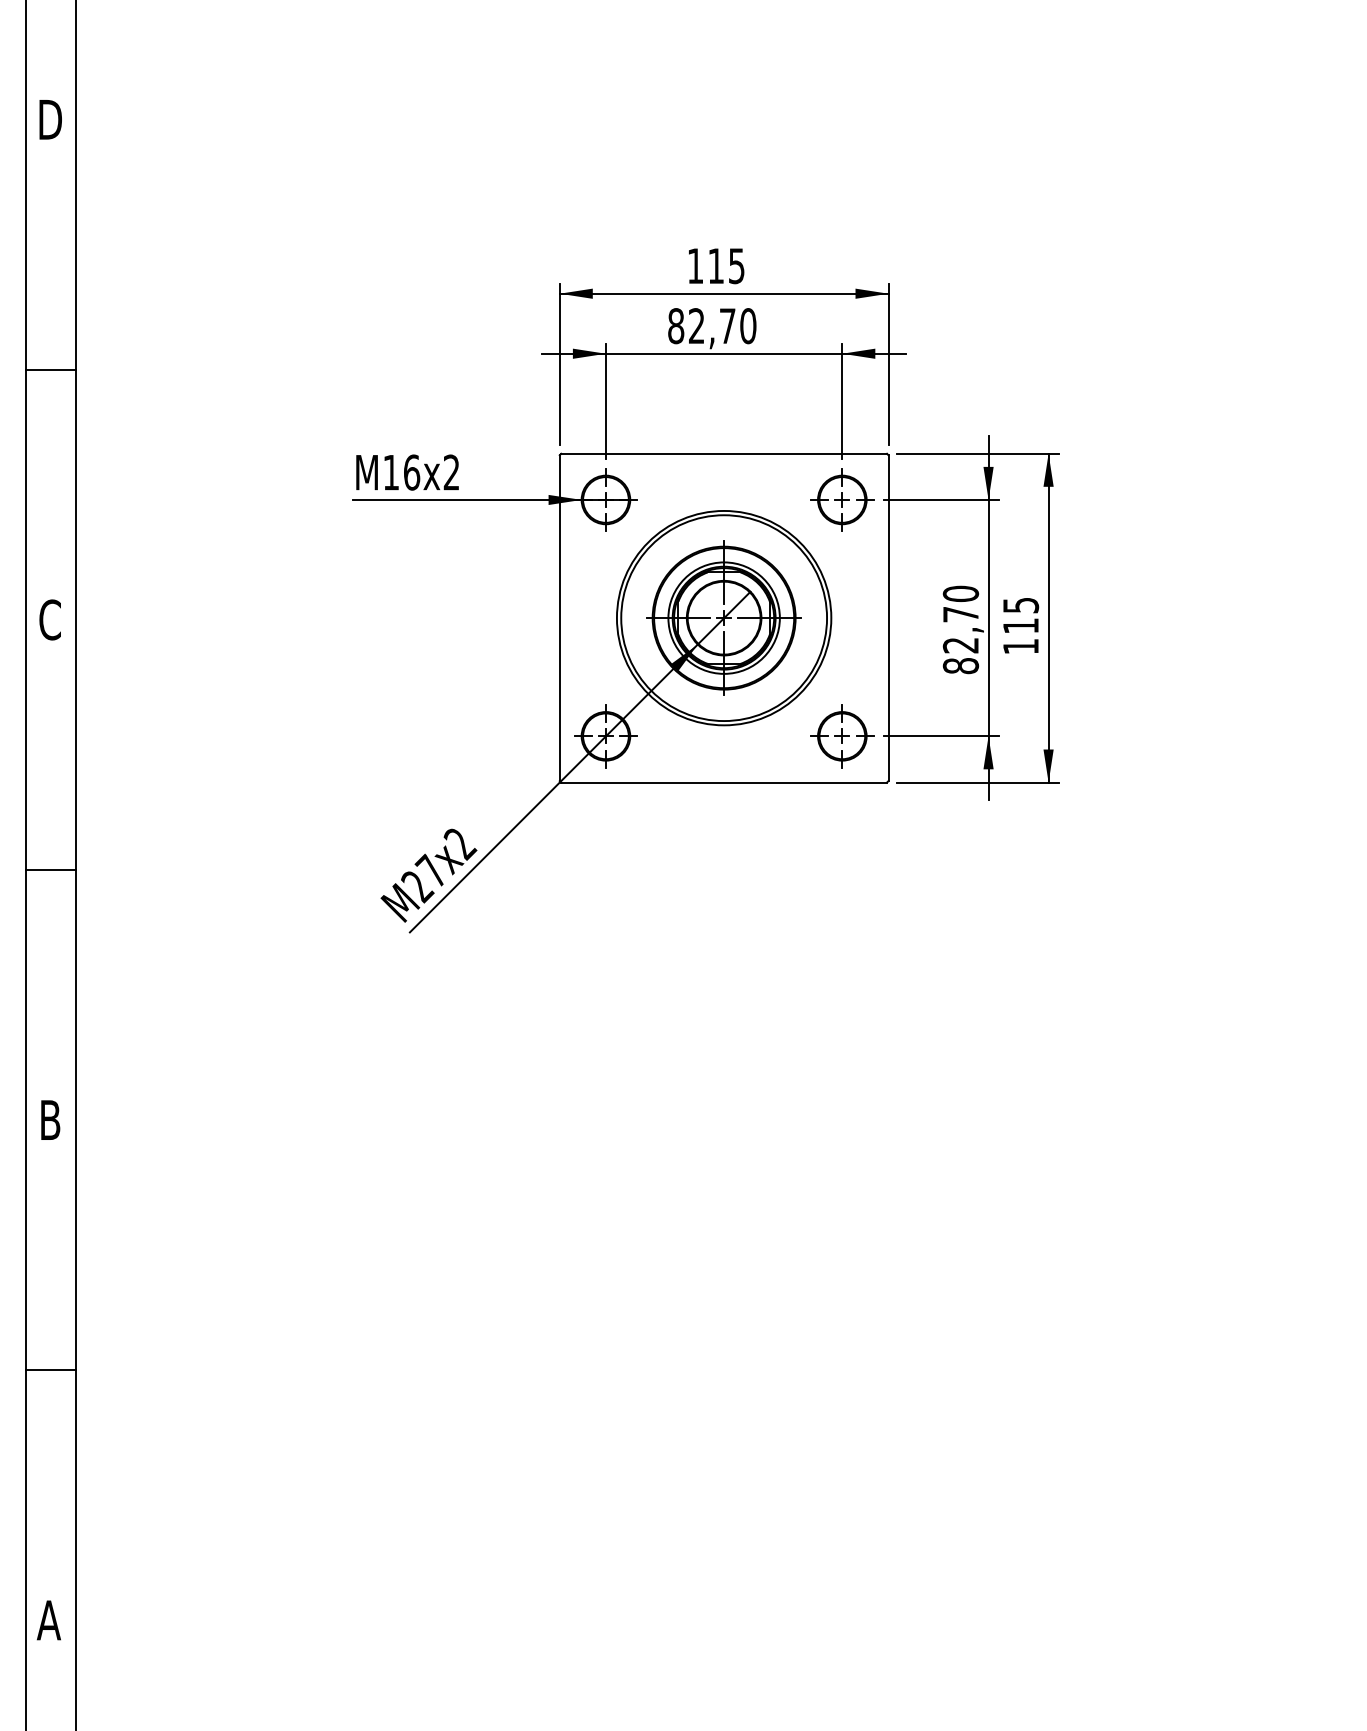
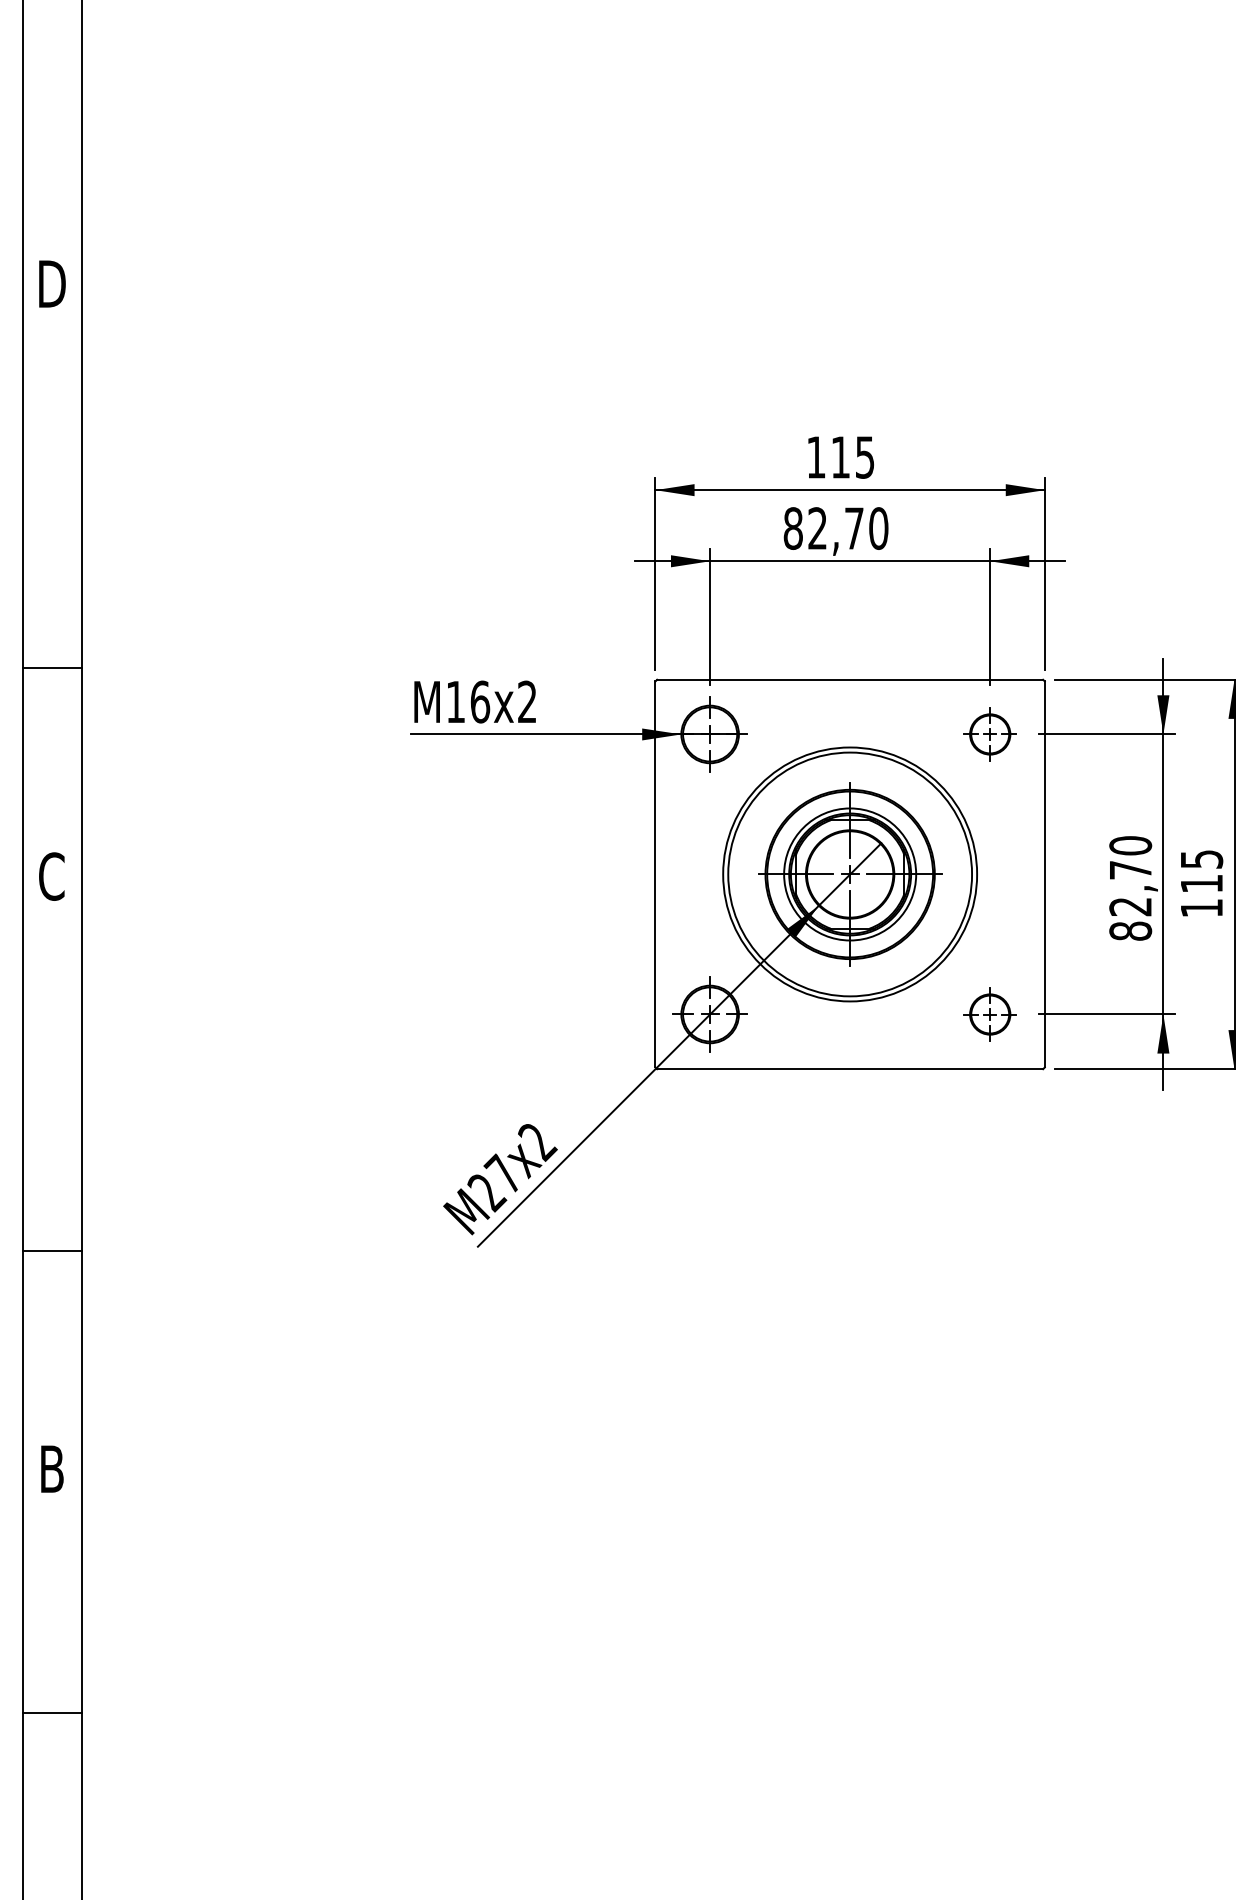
line: (50, 369) -> (52, 667), moved
part: (842, 499) -> (990, 733), size x0.7
part: (842, 736) -> (990, 1014), size x0.7
line: (50, 869) -> (52, 1250), moved
line: (50, 1370) -> (52, 1713), moved

